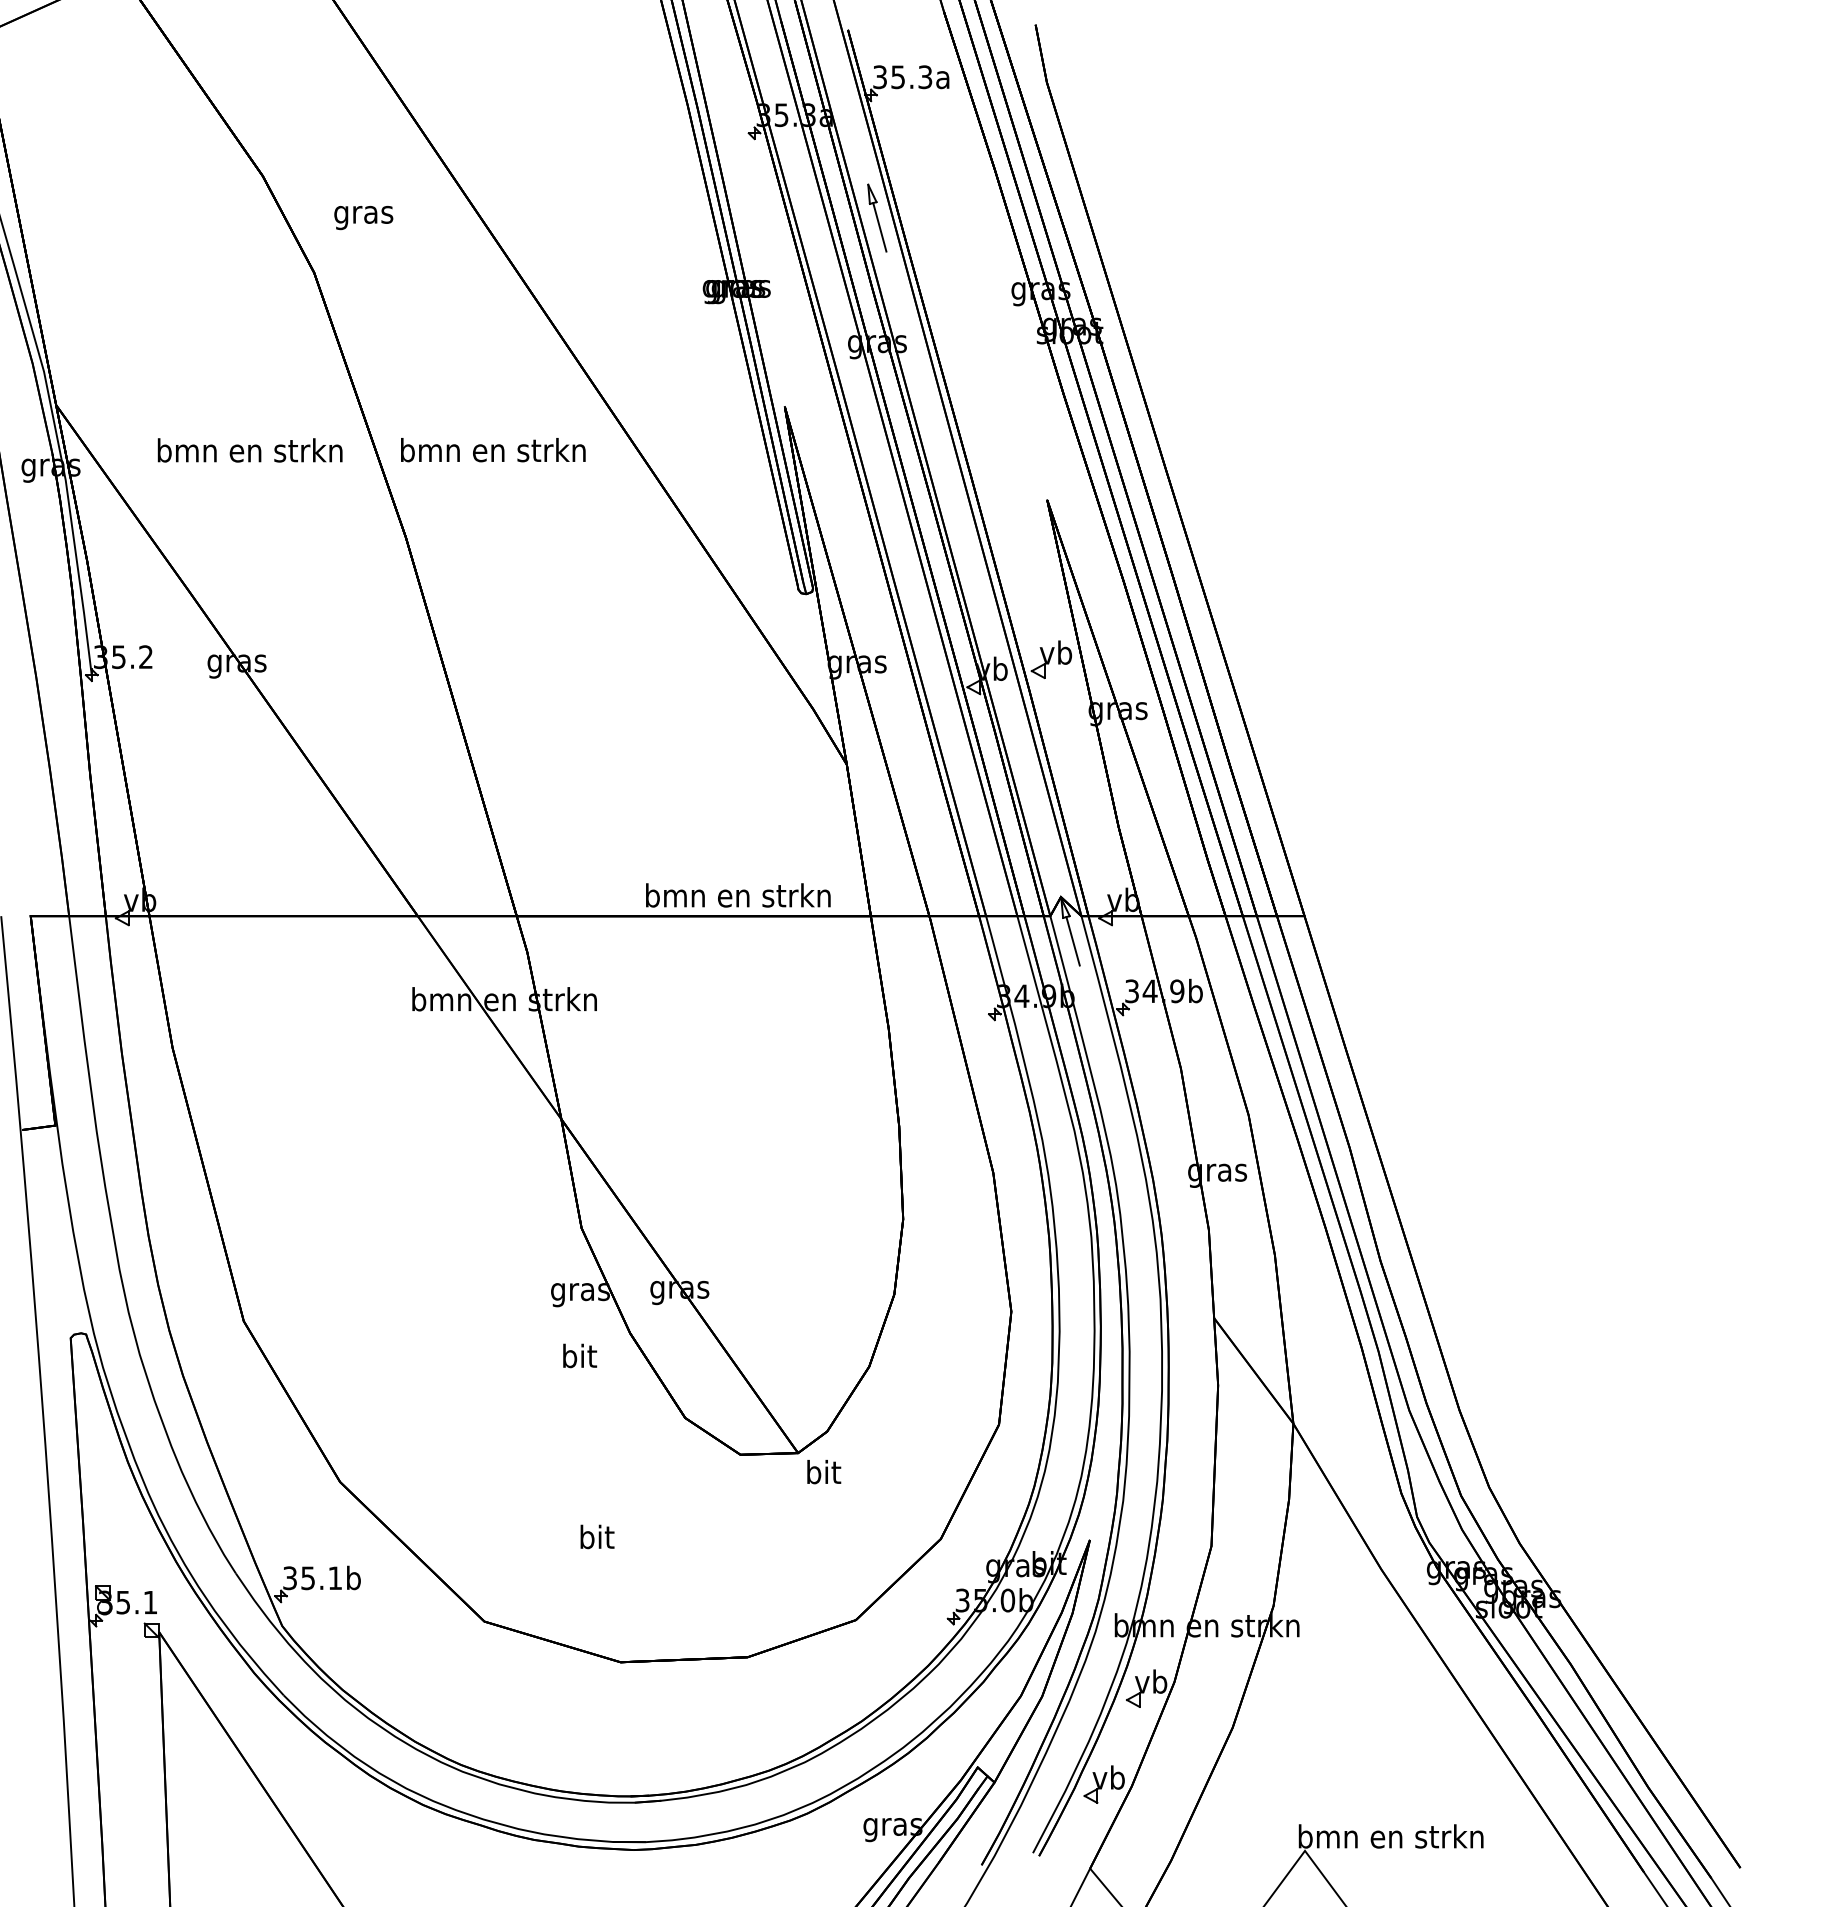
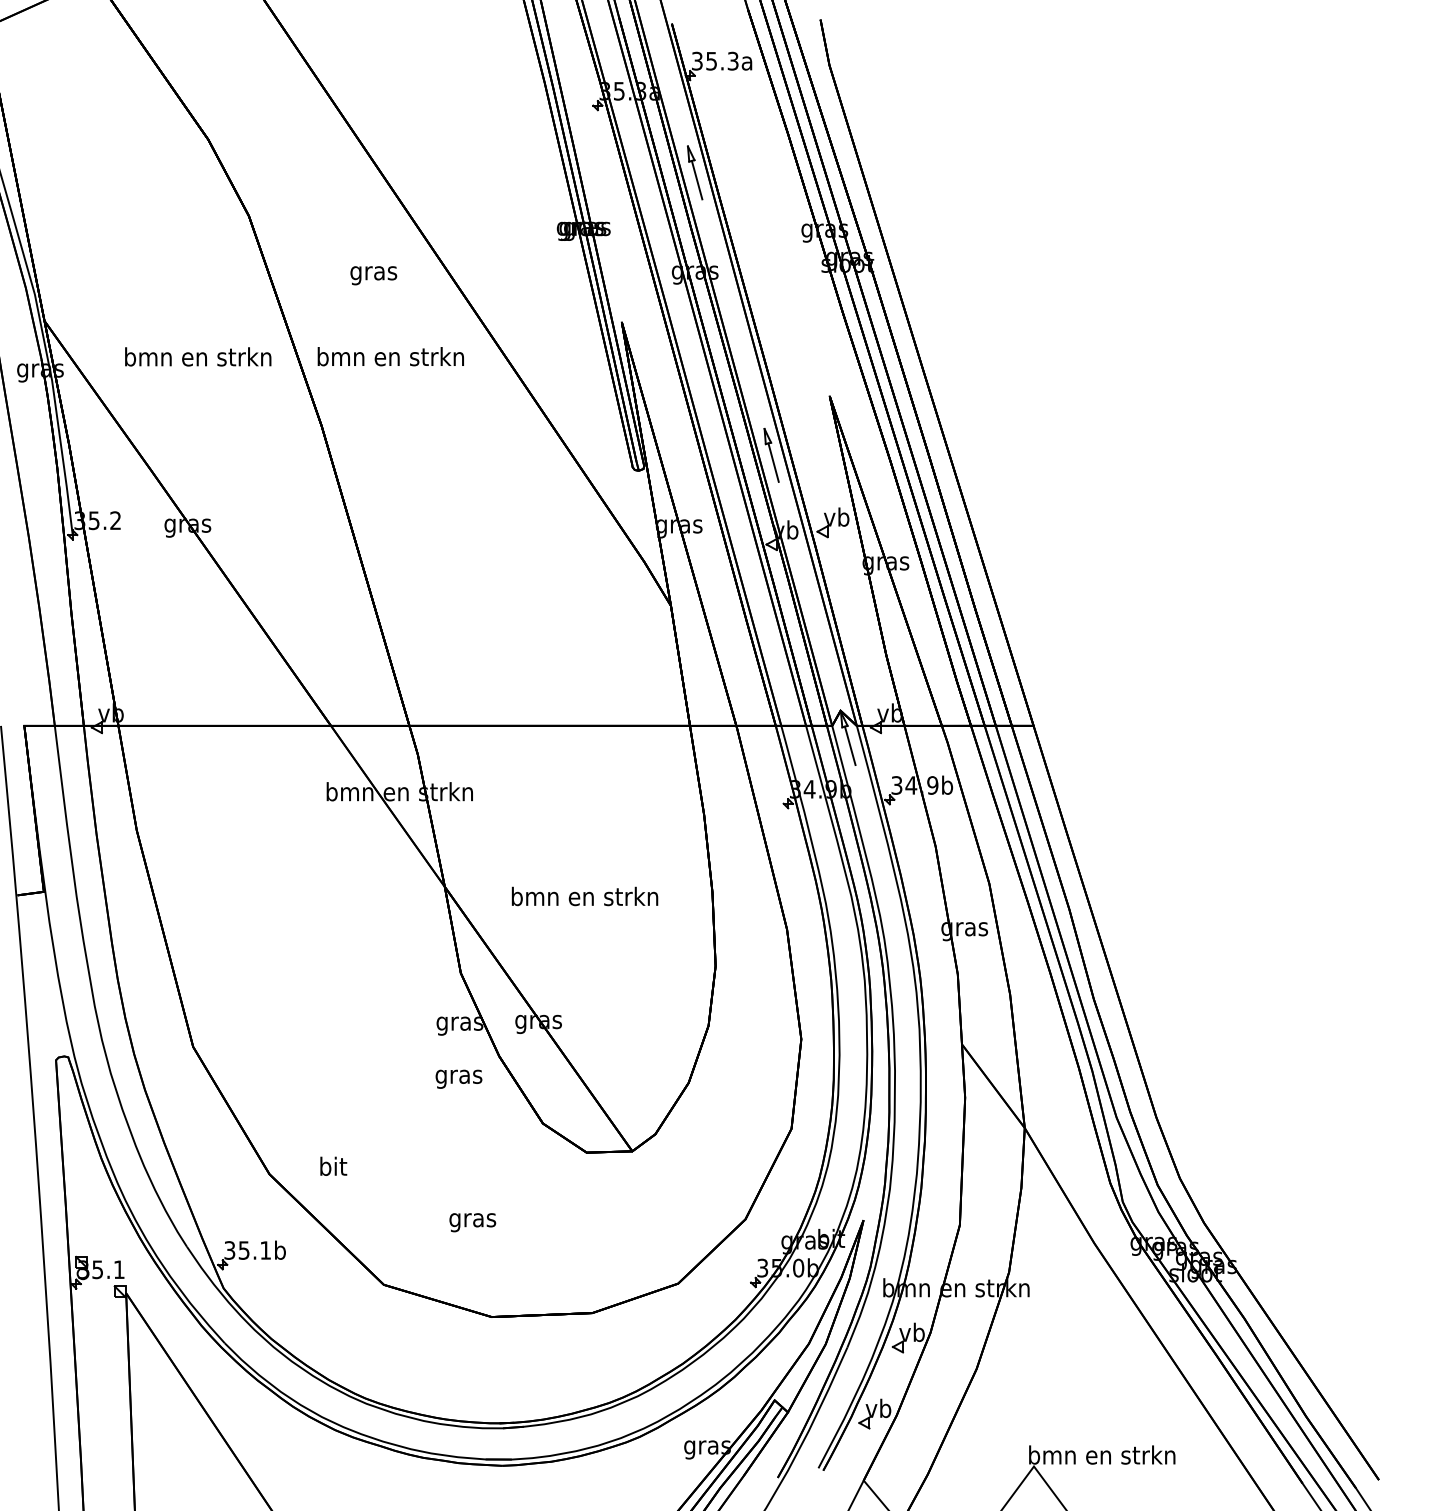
text: (363, 218) -> (373, 276), moved
part: (973, 574) -> (771, 455), added
text: (738, 895) -> (585, 896), moved
text: (578, 1358) -> (458, 1076), bit -> gras
text: (824, 1472) -> (333, 1166), moved
text: (596, 1539) -> (472, 1219), bit -> gras

